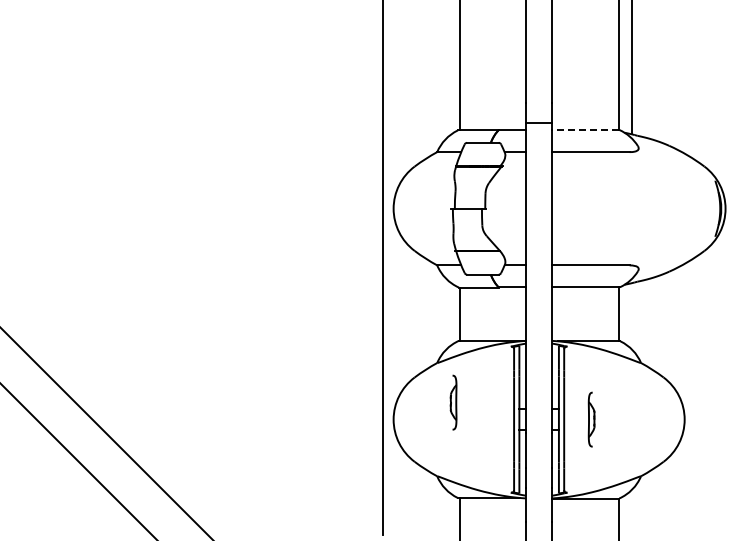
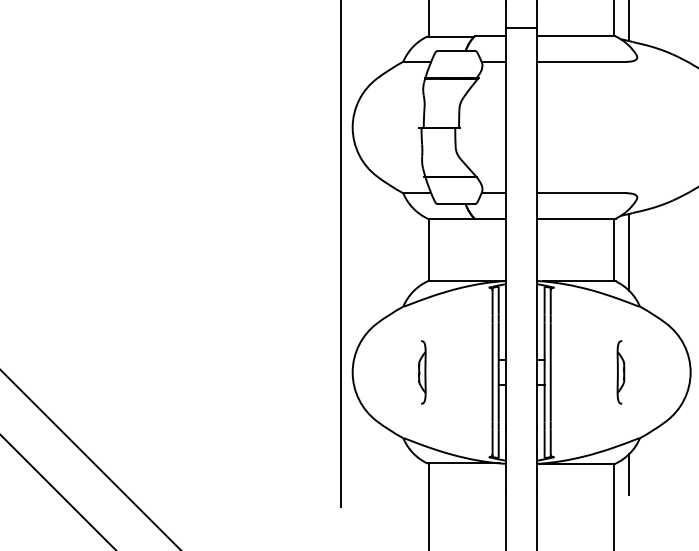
line: (585, 129) -> (575, 35), dashed -> solid
line: (631, 316) -> (628, 252), added
part: (453, 402) -> (422, 372), moved
part: (591, 419) -> (620, 372), moved
line: (631, 507) -> (628, 474), added

